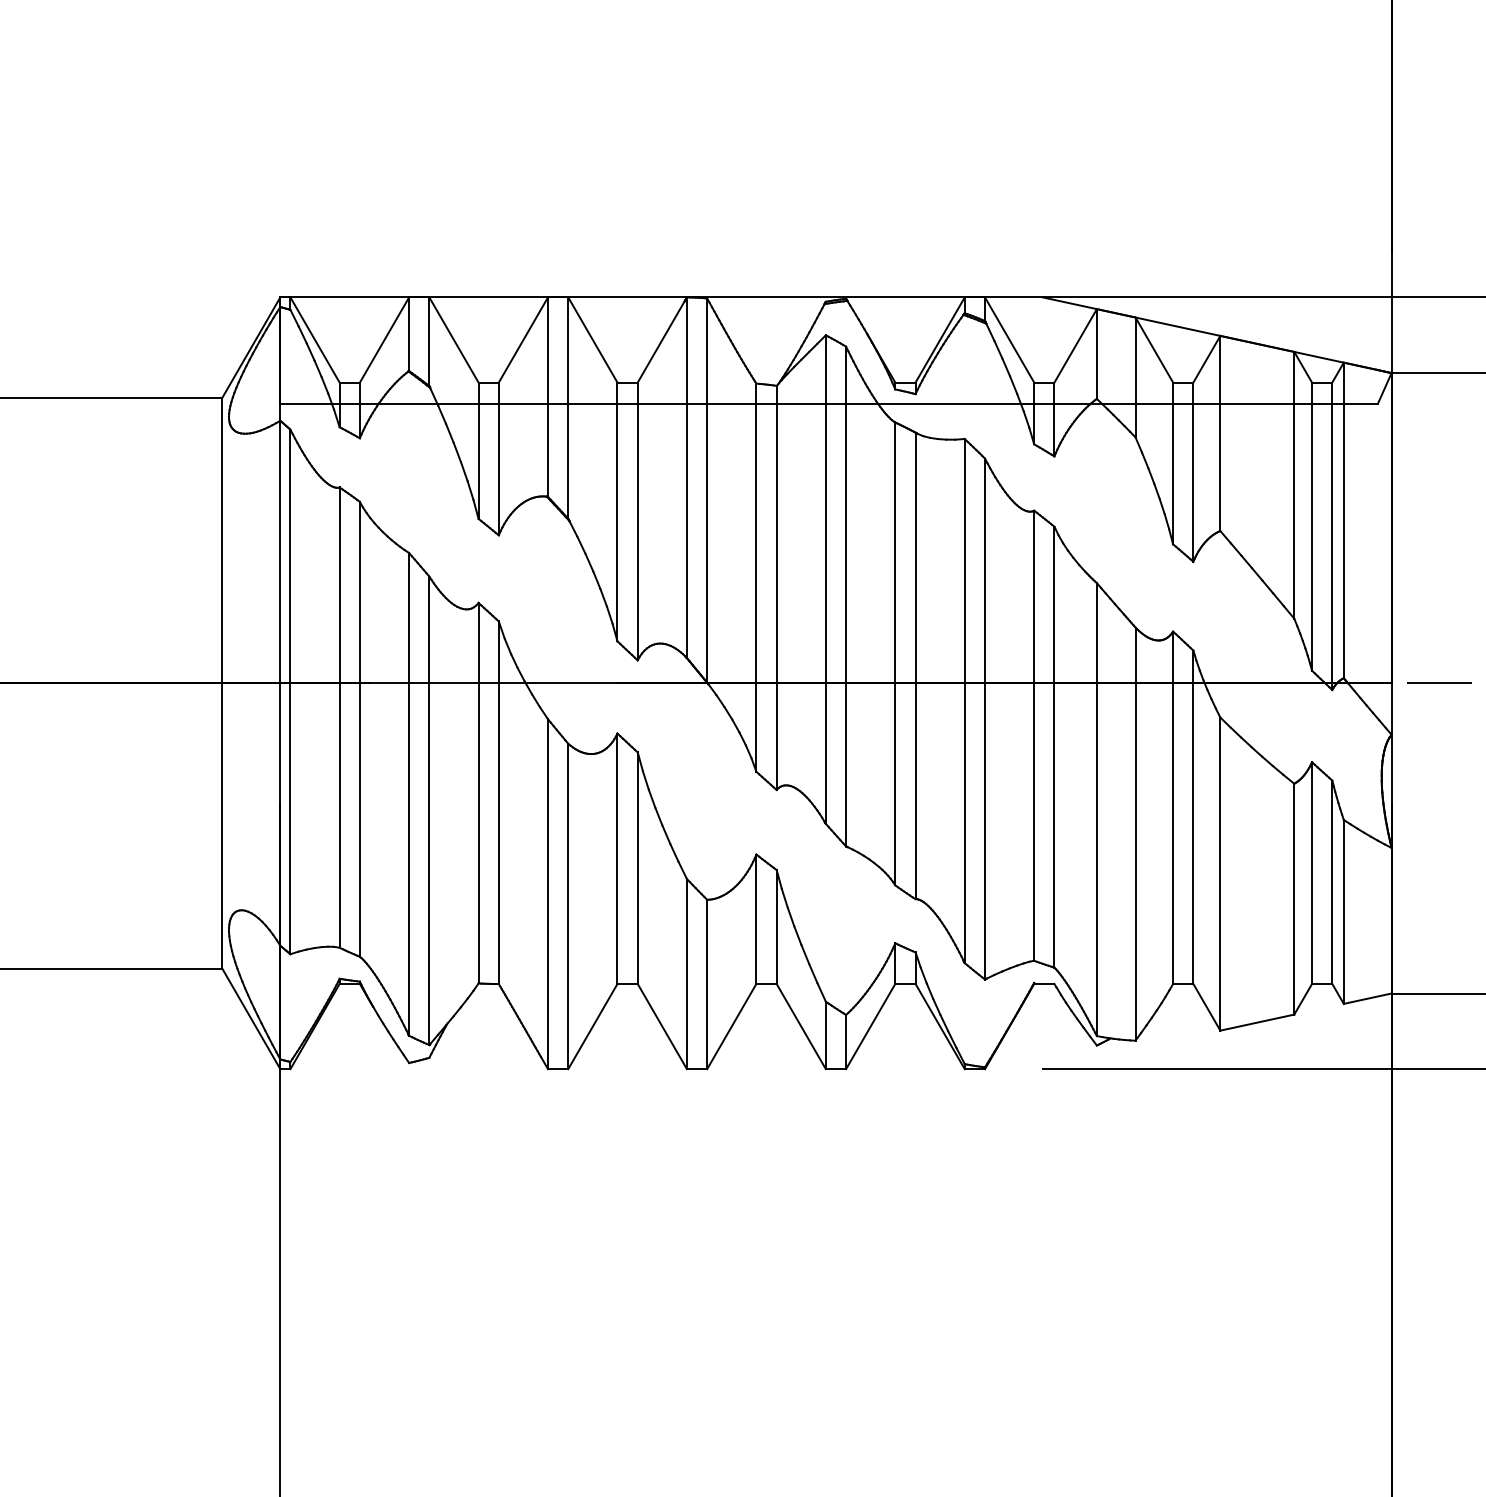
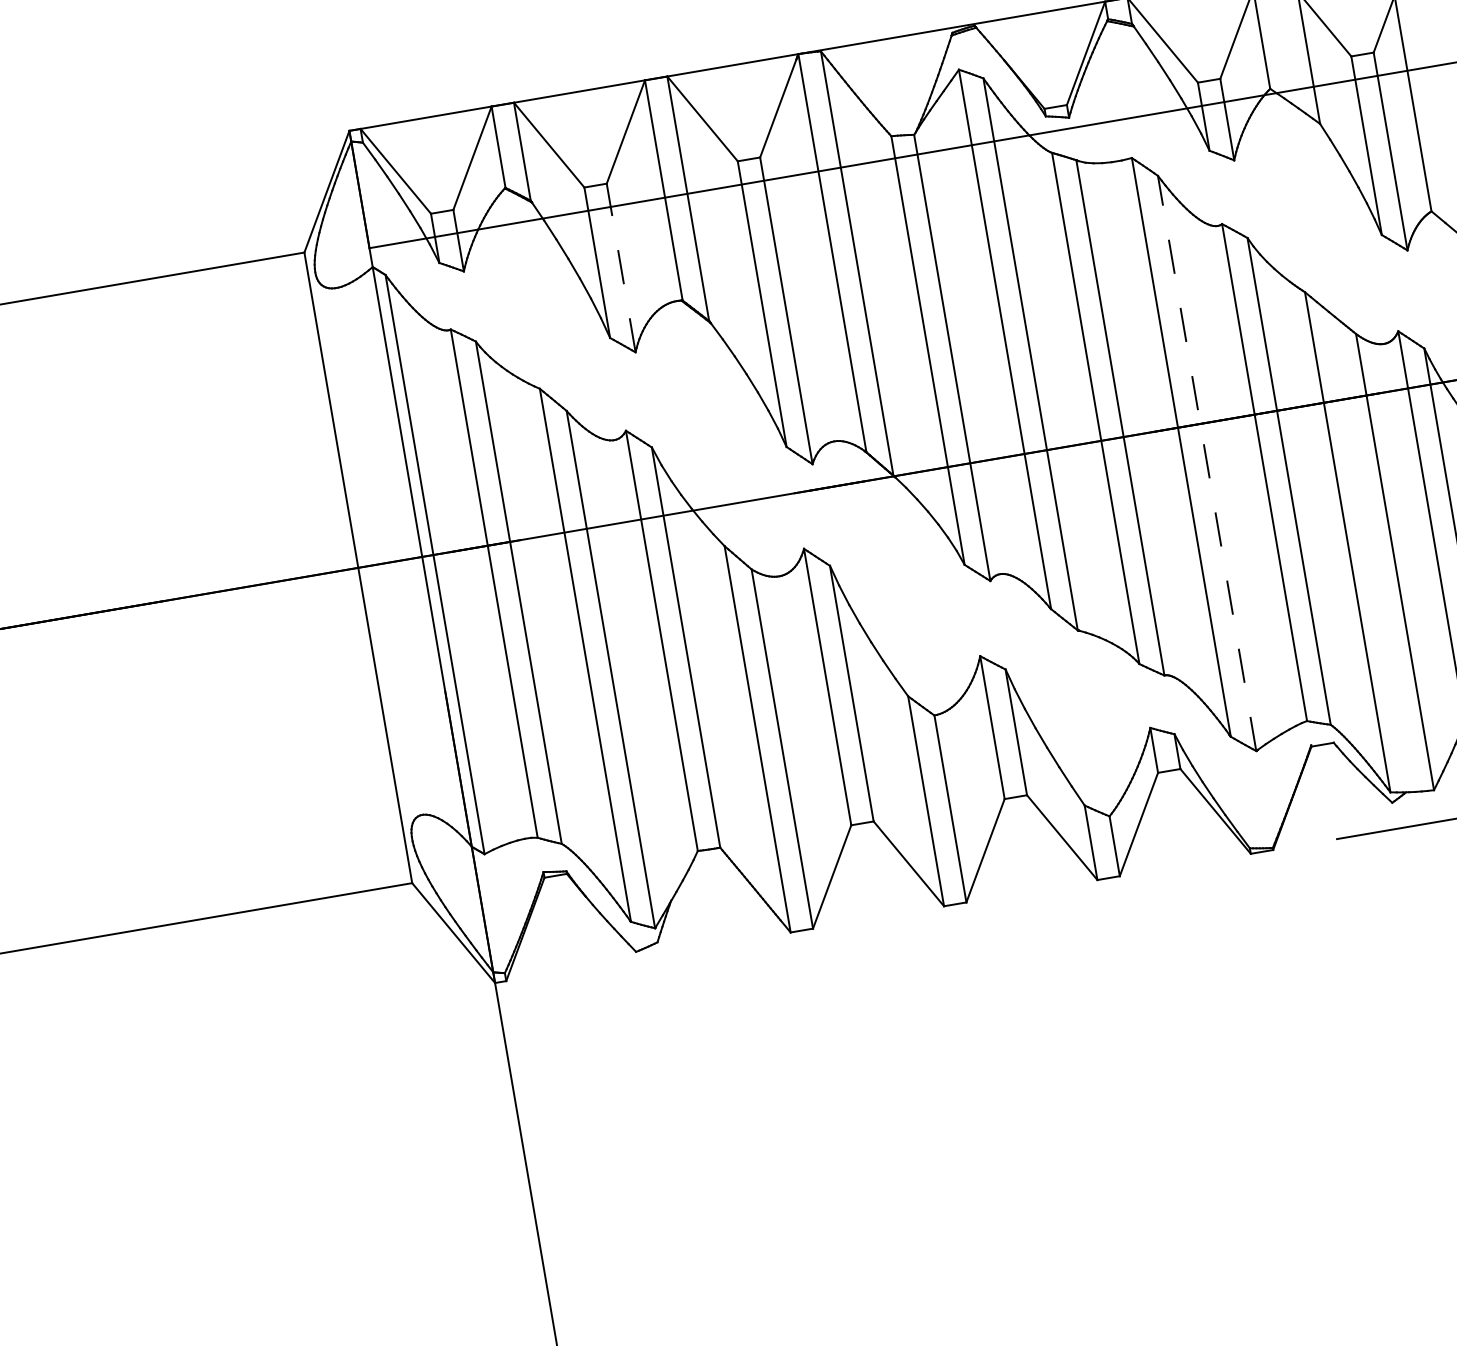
line: (498, 458) -> (620, 267), solid -> dashed
line: (985, 718) -> (1207, 462), solid -> dashed

